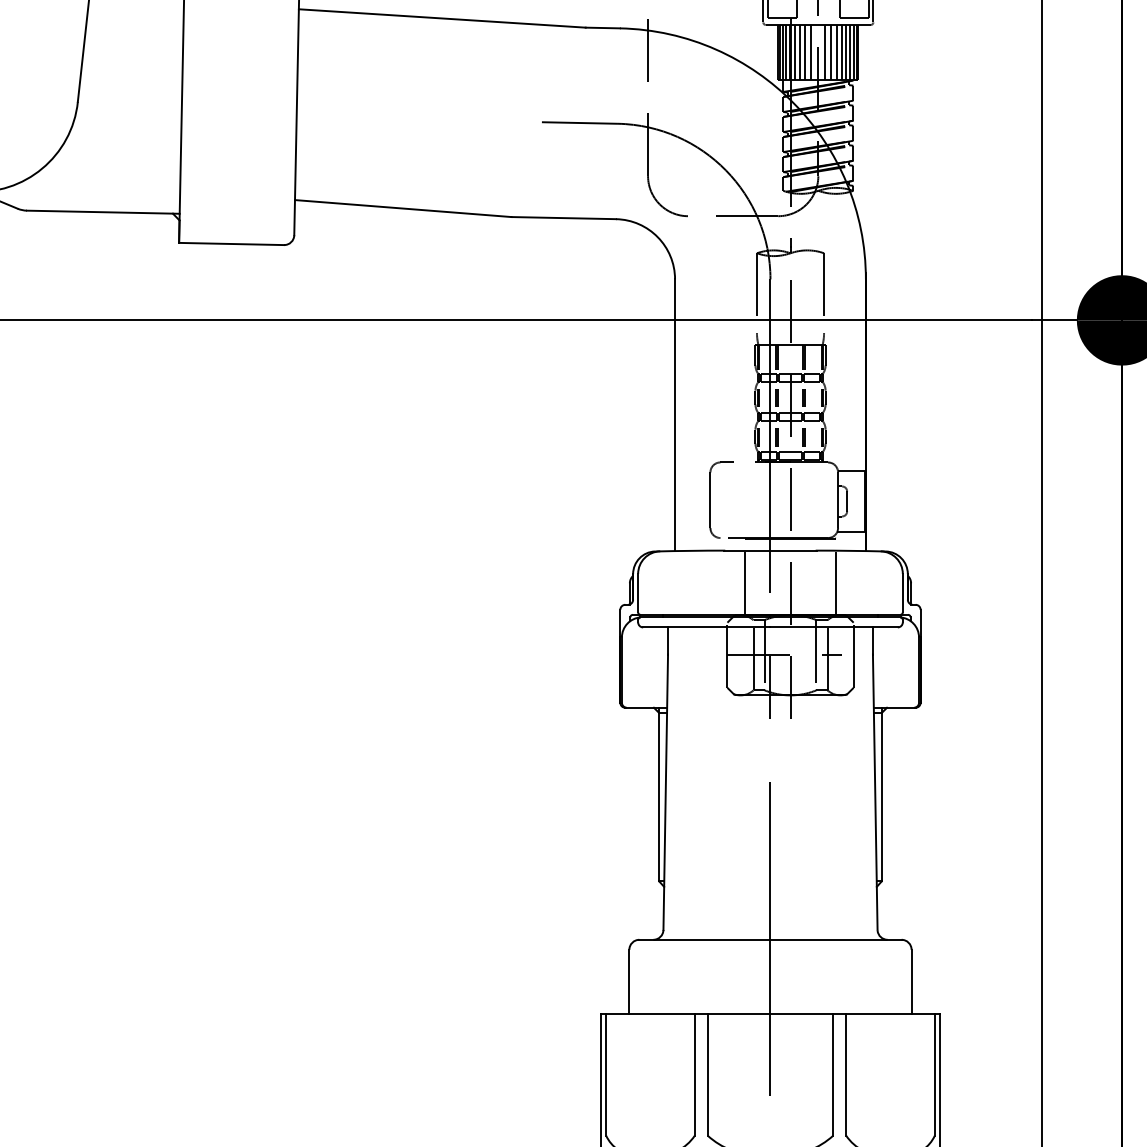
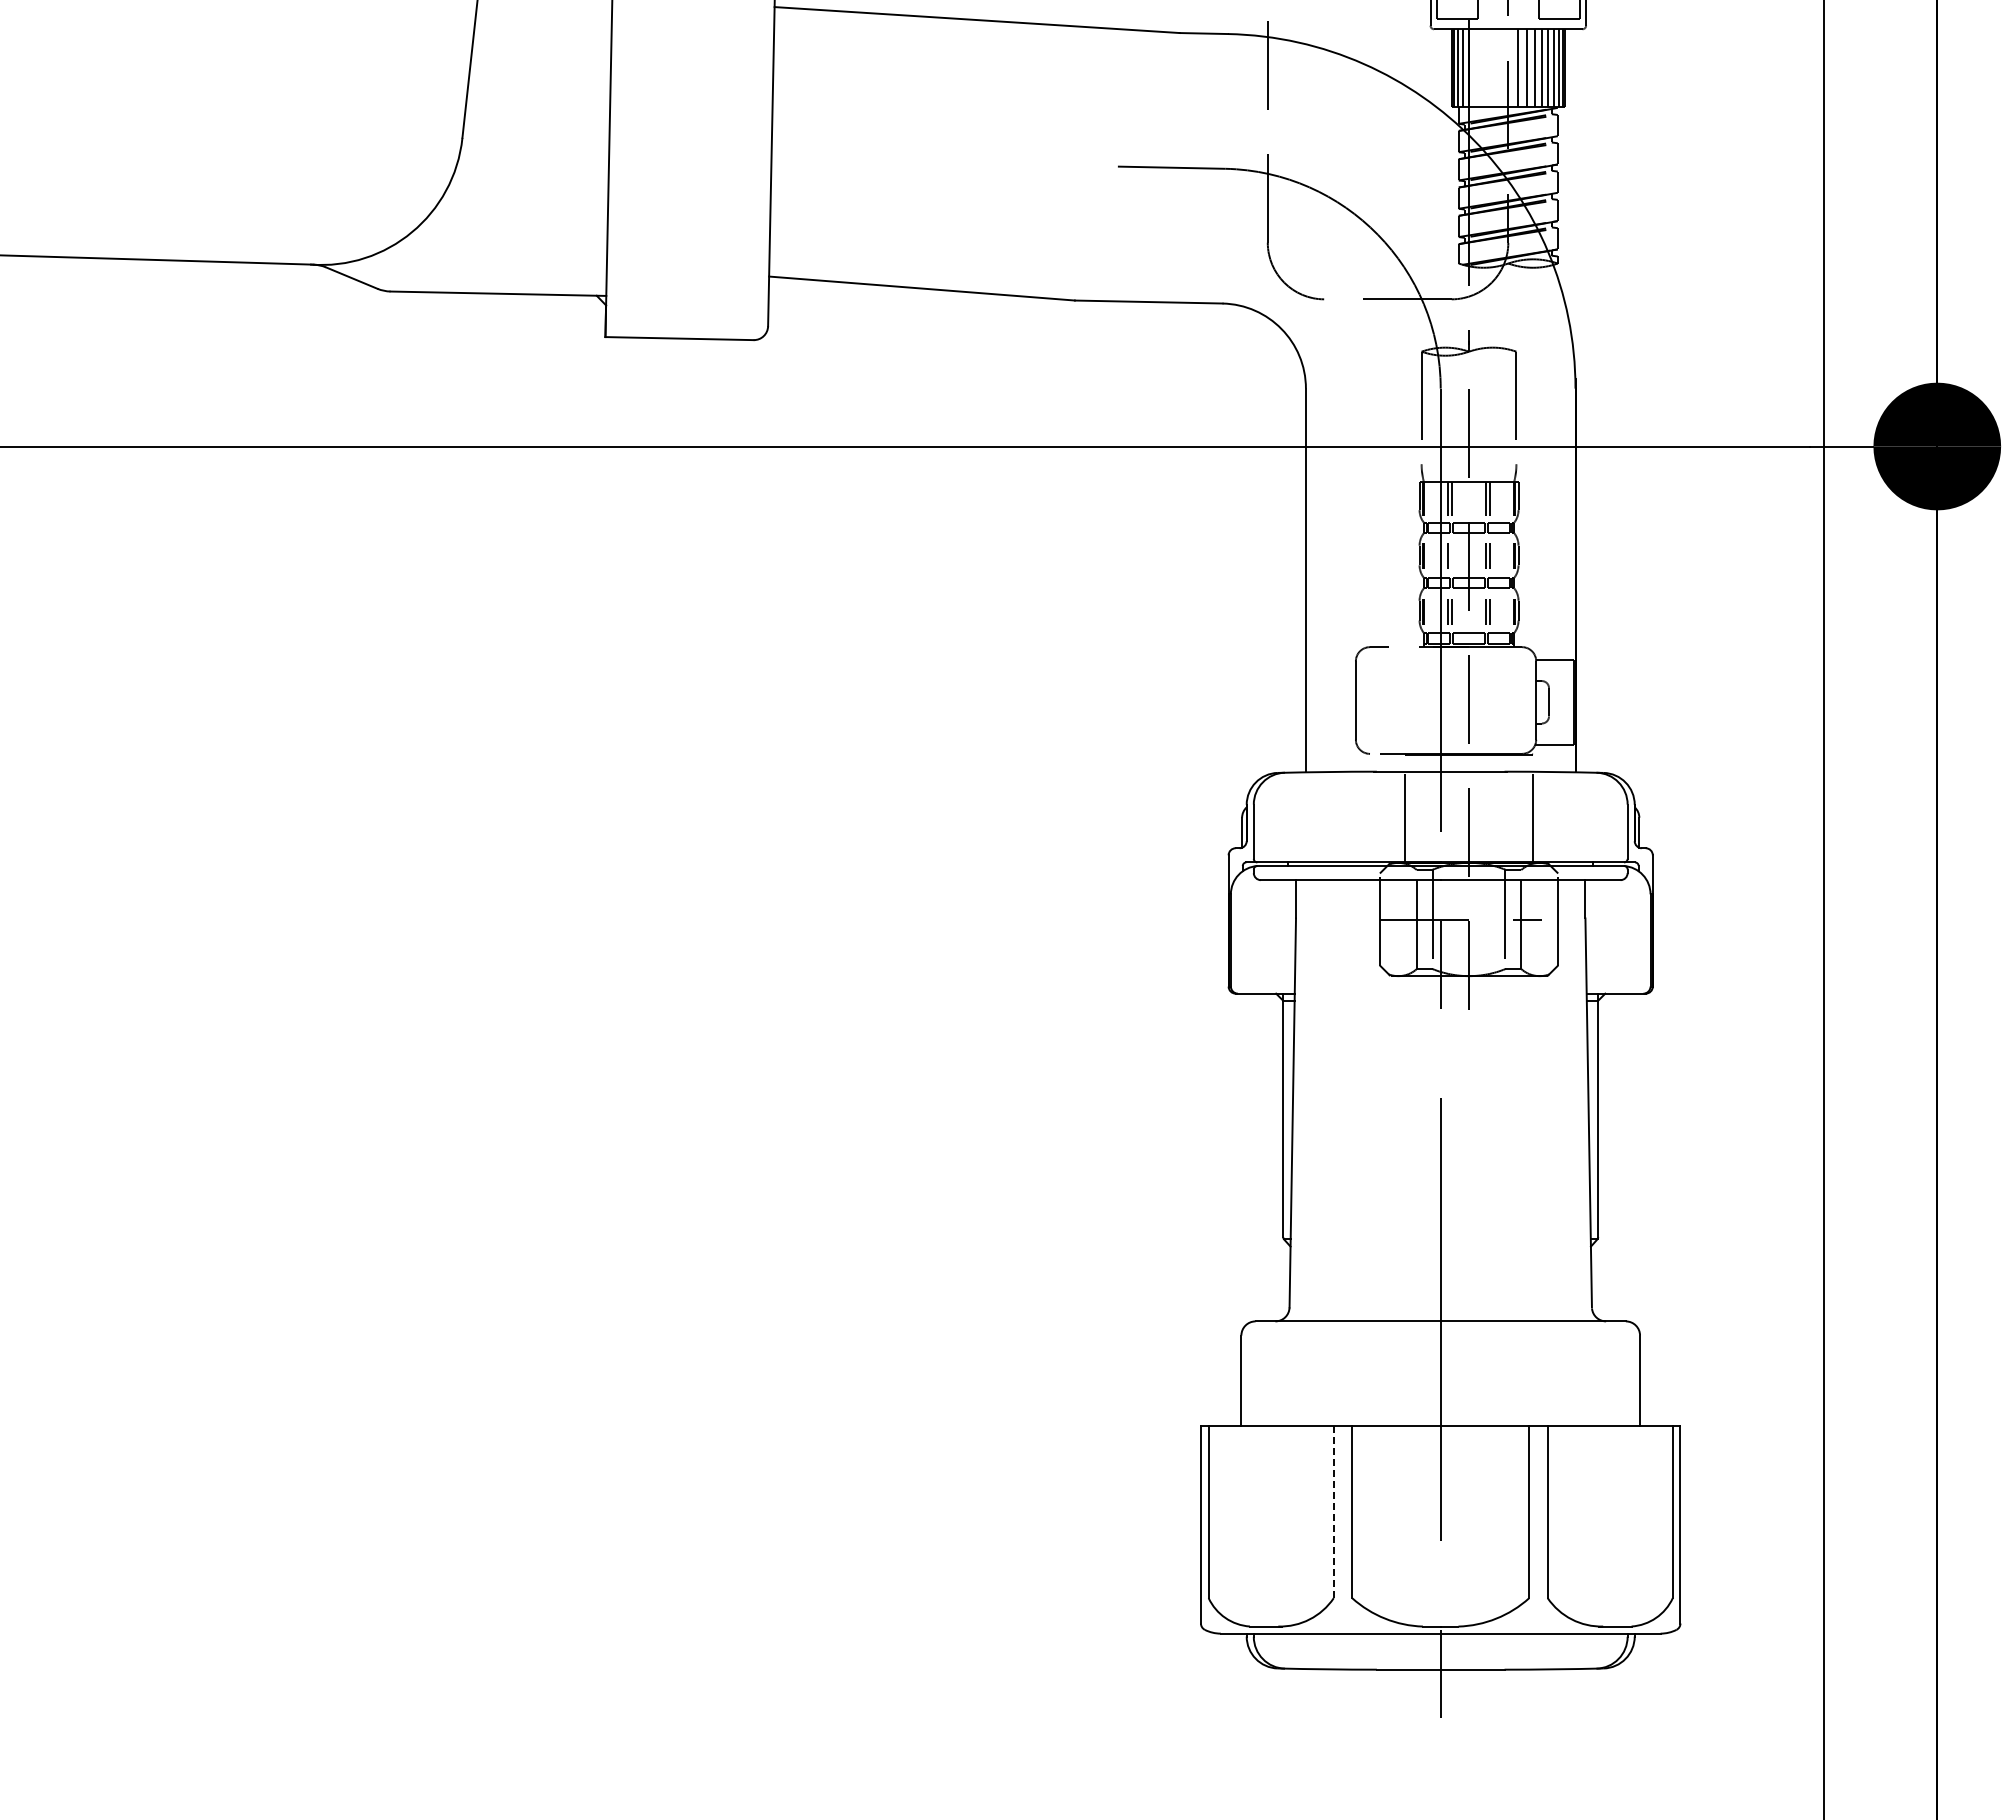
line: (795, 52) -> (1475, 68), removed
line: (800, 52) -> (1482, 68), removed
line: (805, 52) -> (1489, 68), removed
line: (811, 52) -> (1498, 68), removed
line: (778, 398) -> (1451, 556), removed
line: (694, 1074) -> (1333, 1511), solid -> dashed

